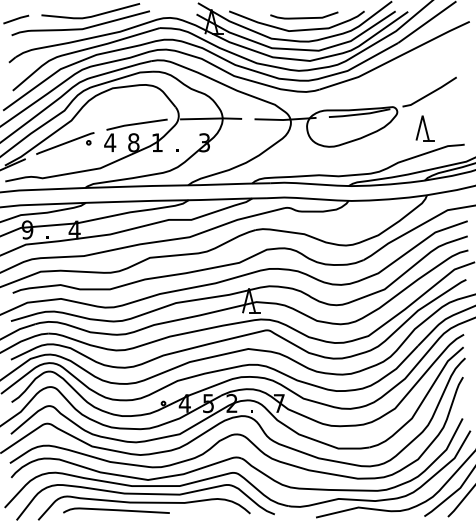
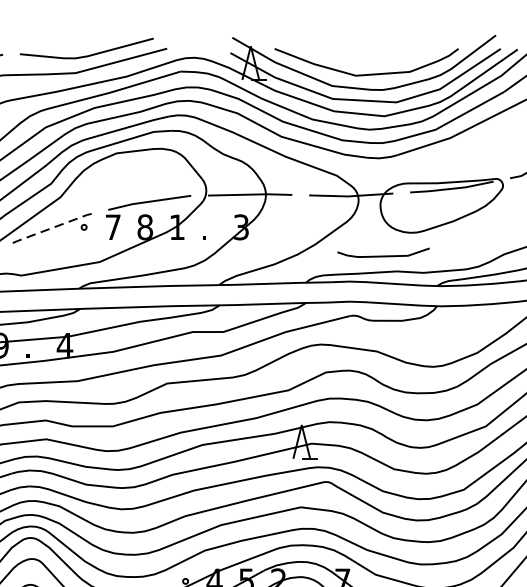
curve: (304, 17) -> (383, 255), moved
text: (110, 142) -> (113, 226), 4 -> 7
line: (65, 143) -> (52, 228), solid -> dashed

